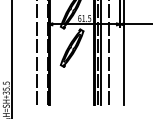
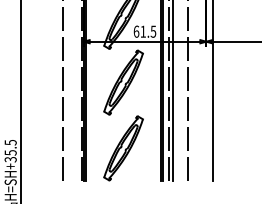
part: (71, 86) -> (122, 148), added

